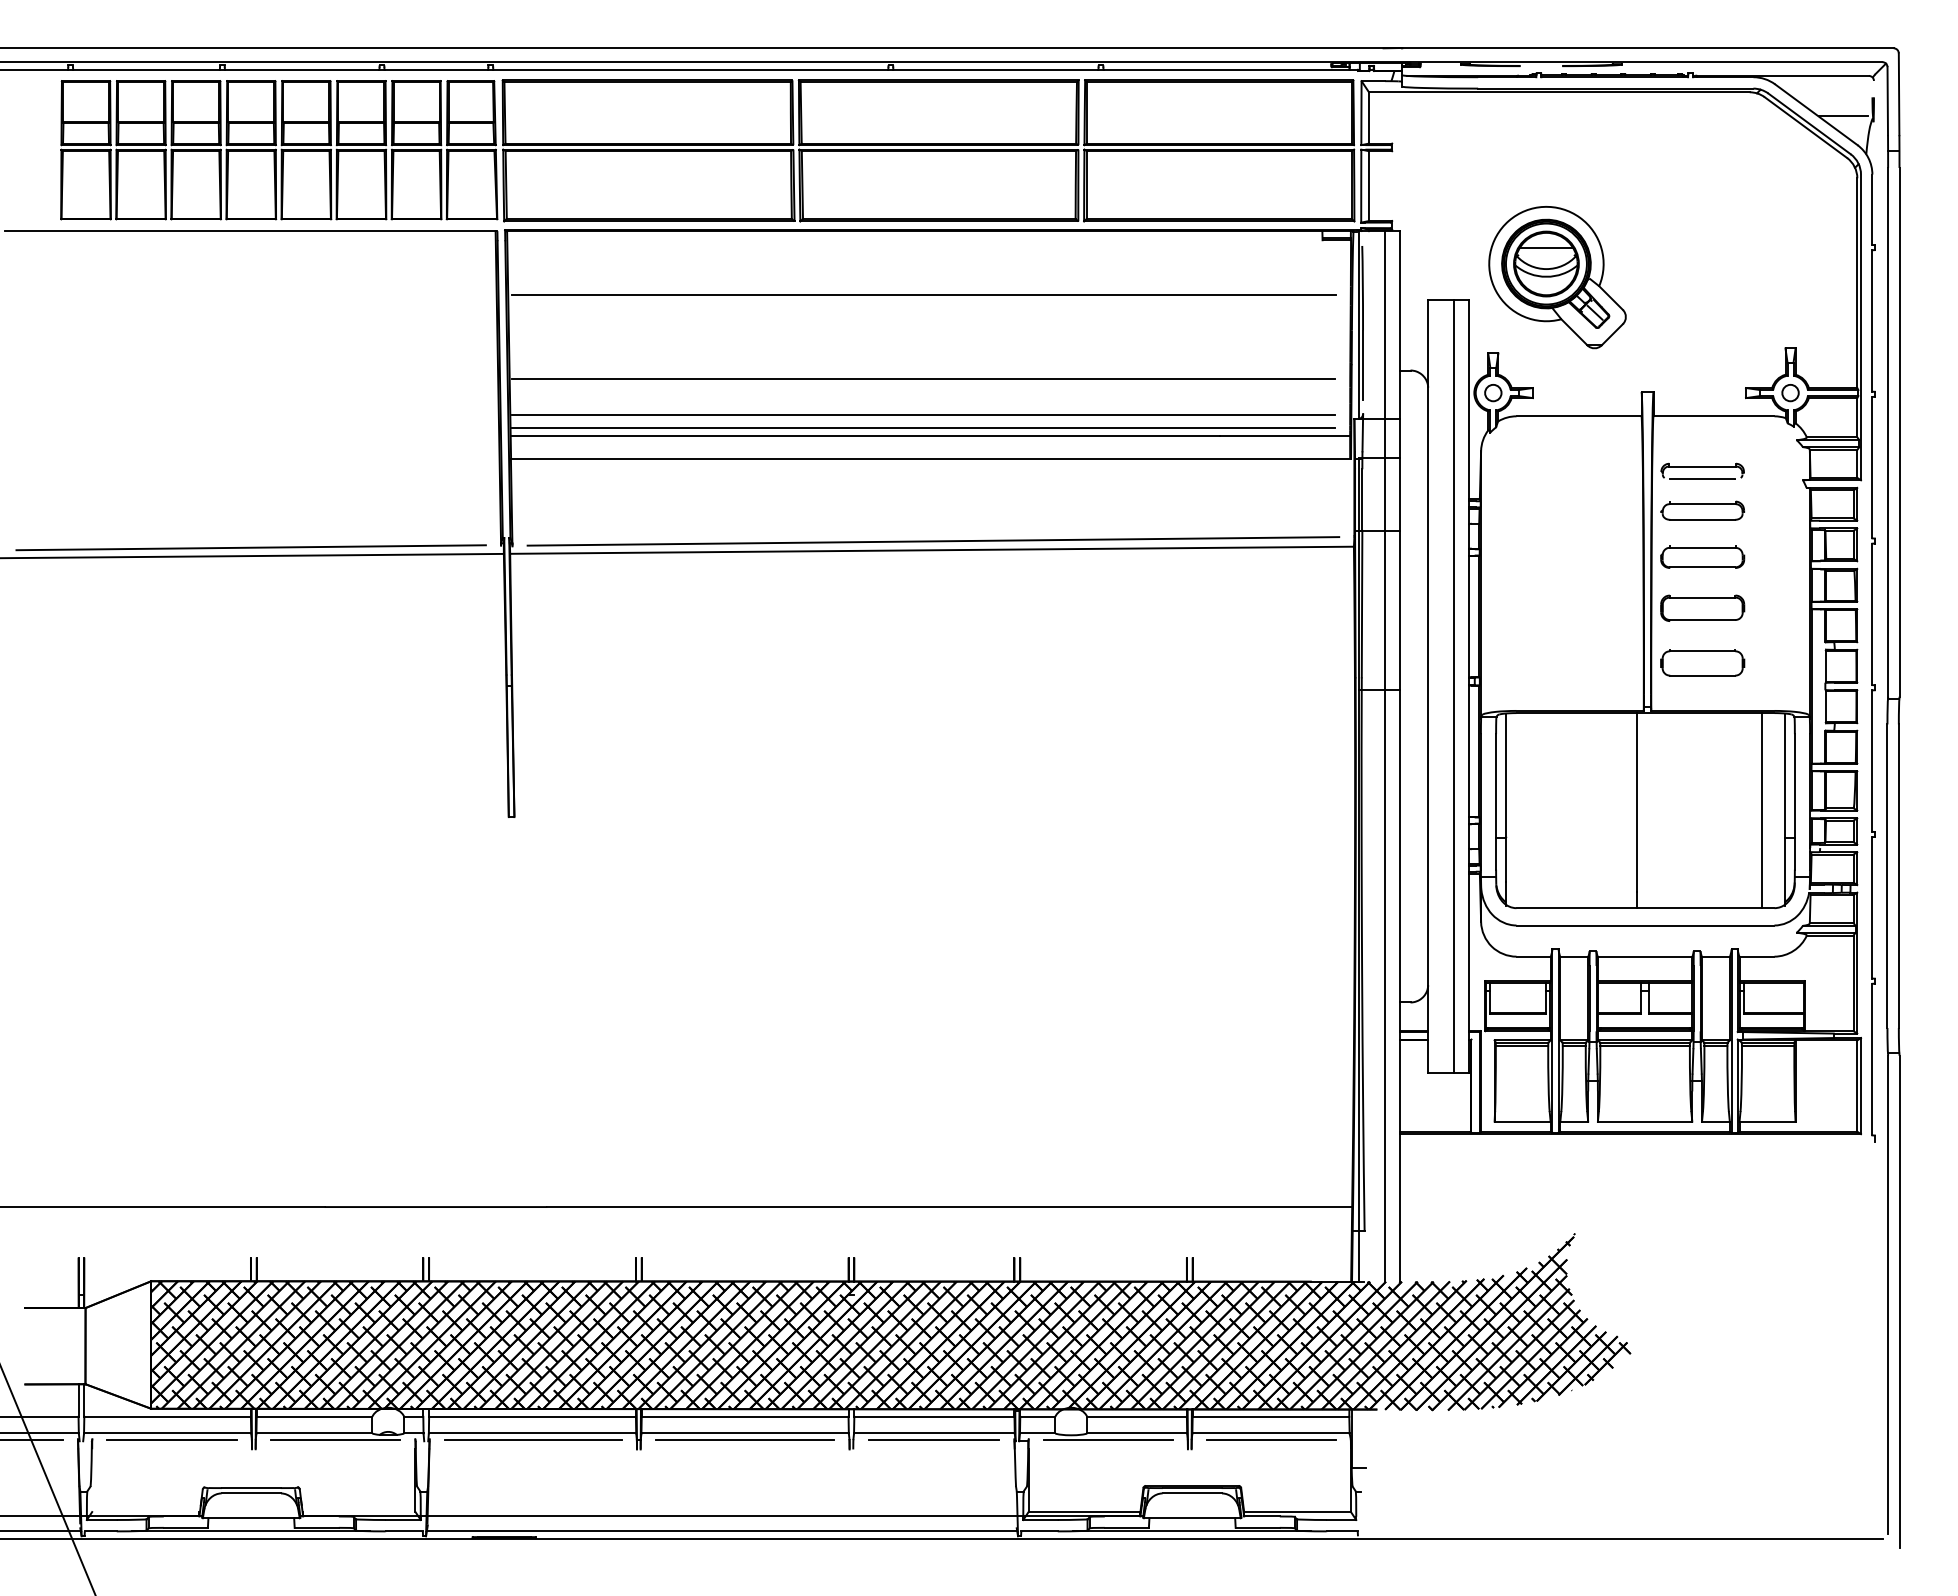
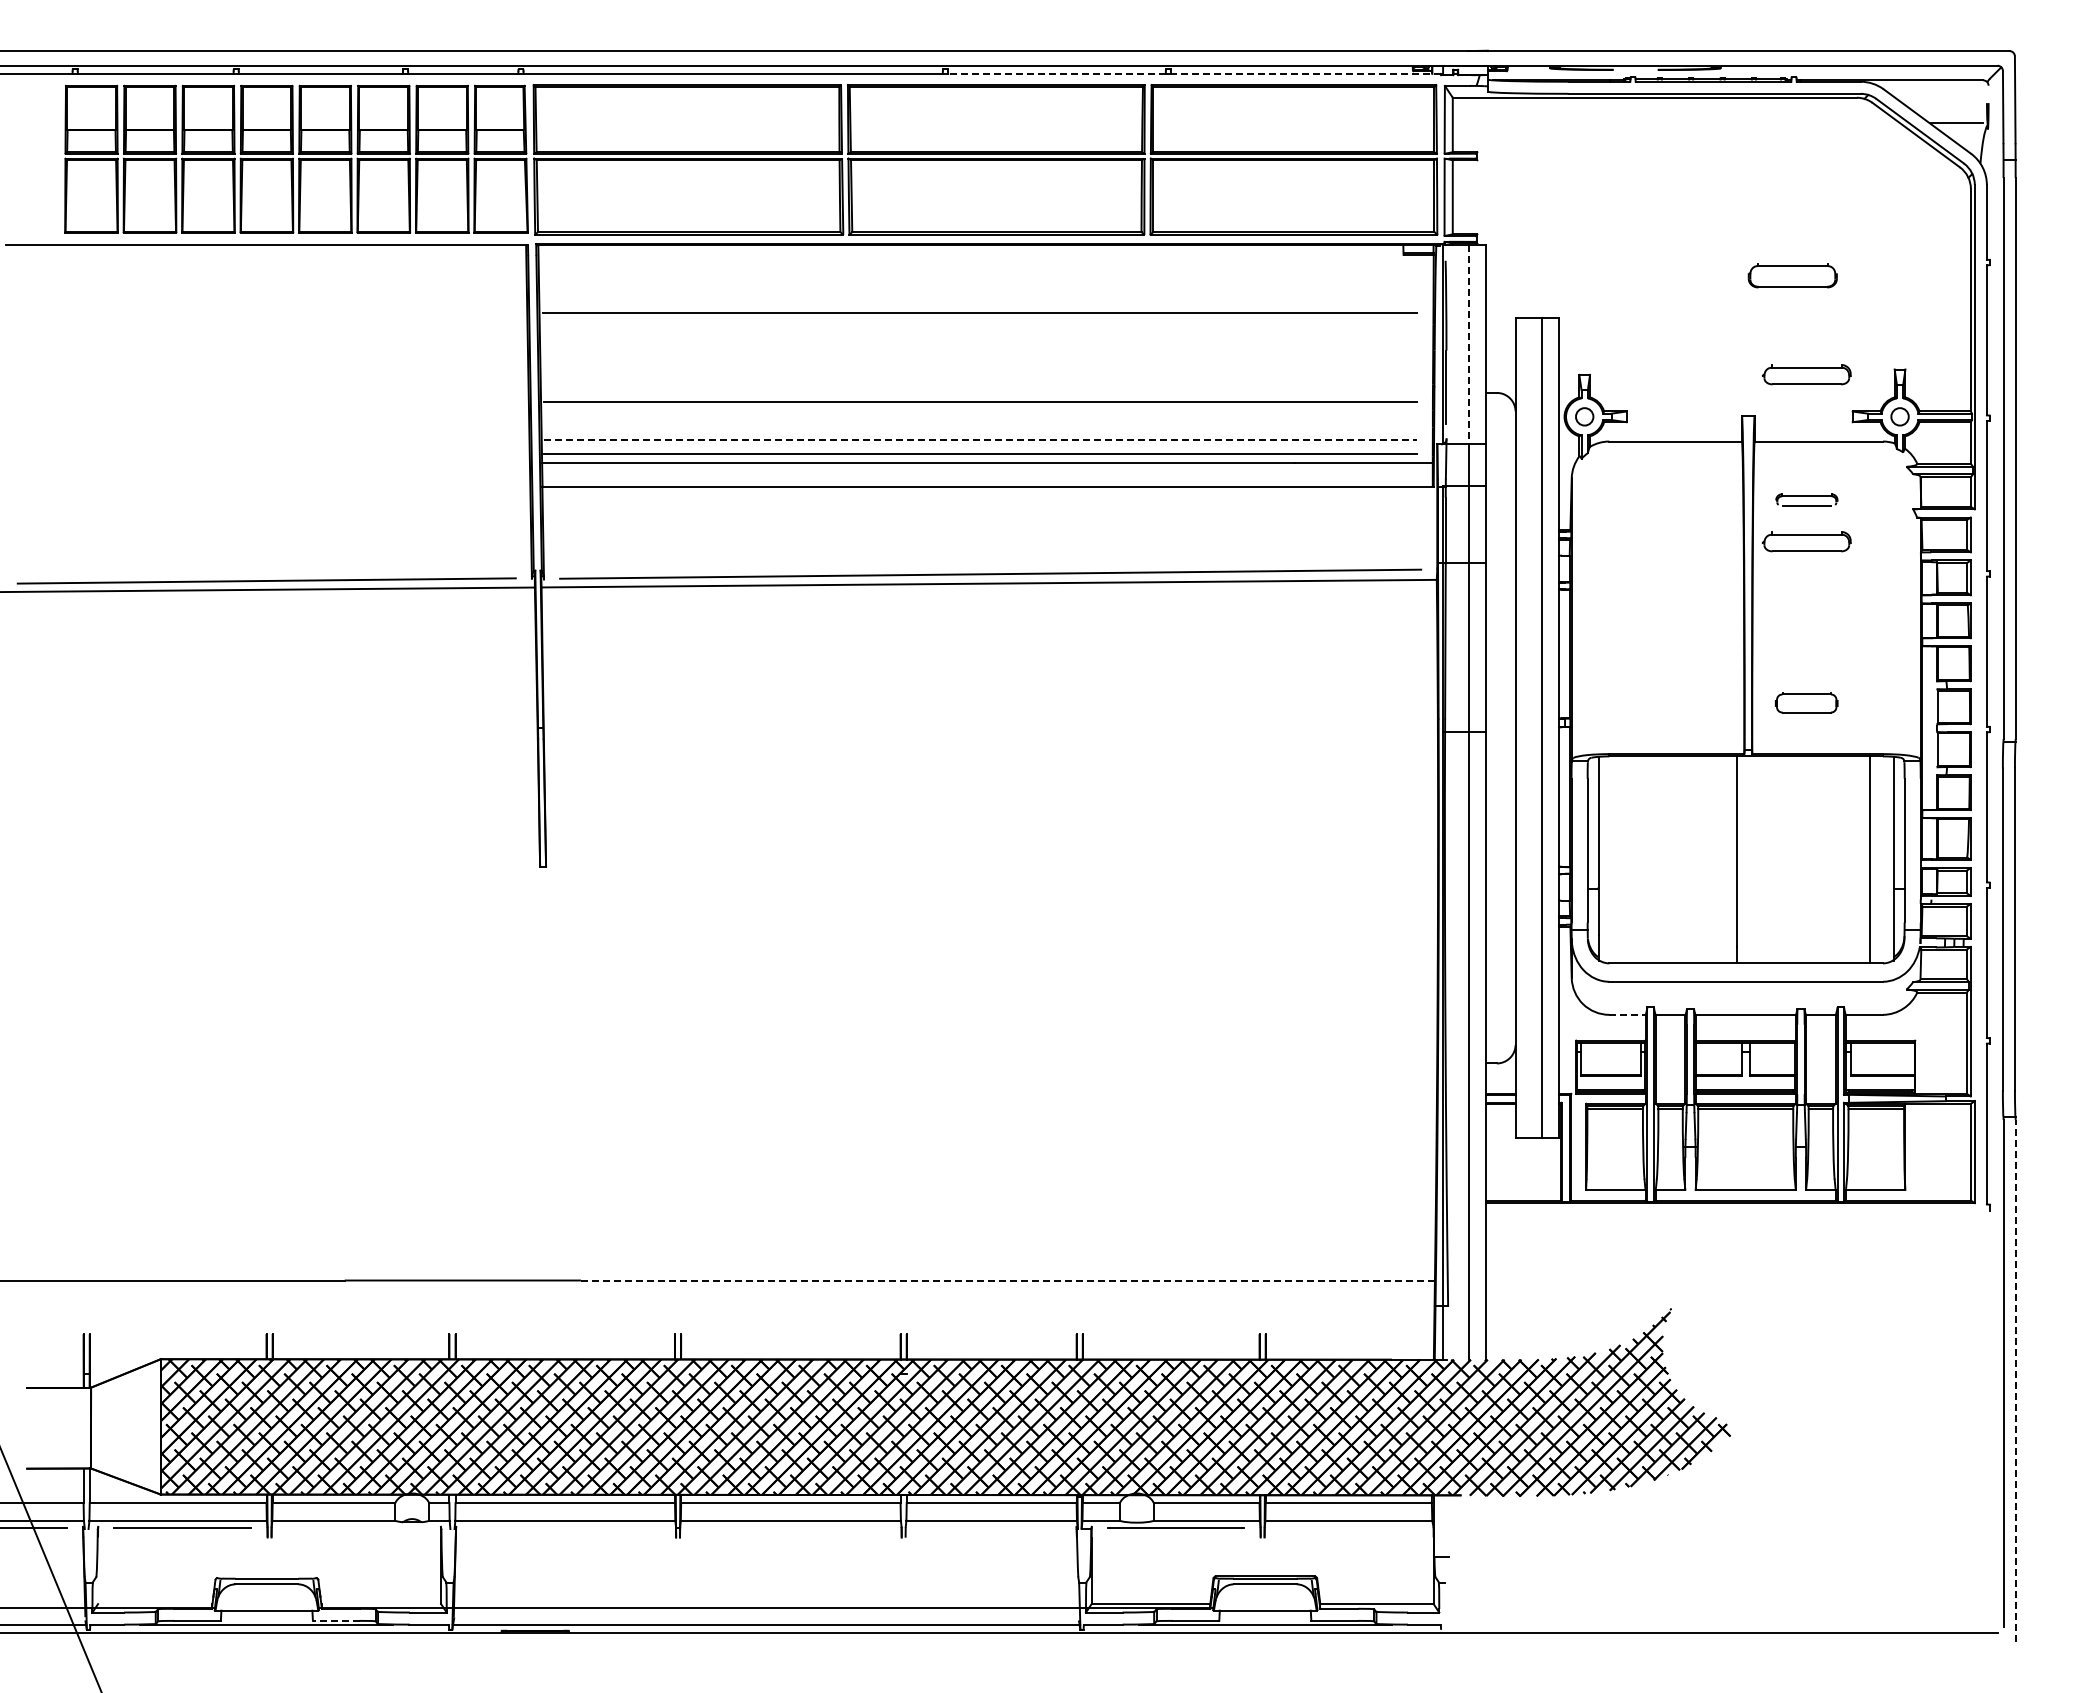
line: (995, 69) -> (1056, 73), solid -> dashed
line: (1230, 69) -> (1305, 73), solid -> dashed
part: (1557, 277) -> (1652, 294), removed
line: (1384, 325) -> (1469, 345), solid -> dashed
part: (1702, 353) -> (1806, 374), added
line: (923, 415) -> (980, 440), solid -> dashed
part: (1702, 470) -> (1806, 499), size x0.7
part: (1702, 556) -> (1792, 275), moved
part: (1702, 607) -> (1806, 644), removed
part: (1702, 662) -> (1806, 702), size x0.7
line: (1533, 956) -> (1627, 1014), solid -> dashed
line: (950, 1207) -> (1008, 1280), solid -> dashed
line: (1899, 1301) -> (2015, 1380), solid -> dashed
line: (334, 1439) -> (355, 1527), removed
line: (532, 1439) -> (565, 1527), removed
line: (744, 1439) -> (790, 1527), removed
line: (933, 1439) -> (990, 1527), removed
line: (1270, 1439) -> (1348, 1527), removed
line: (315, 1527) -> (335, 1620), solid -> dashed

